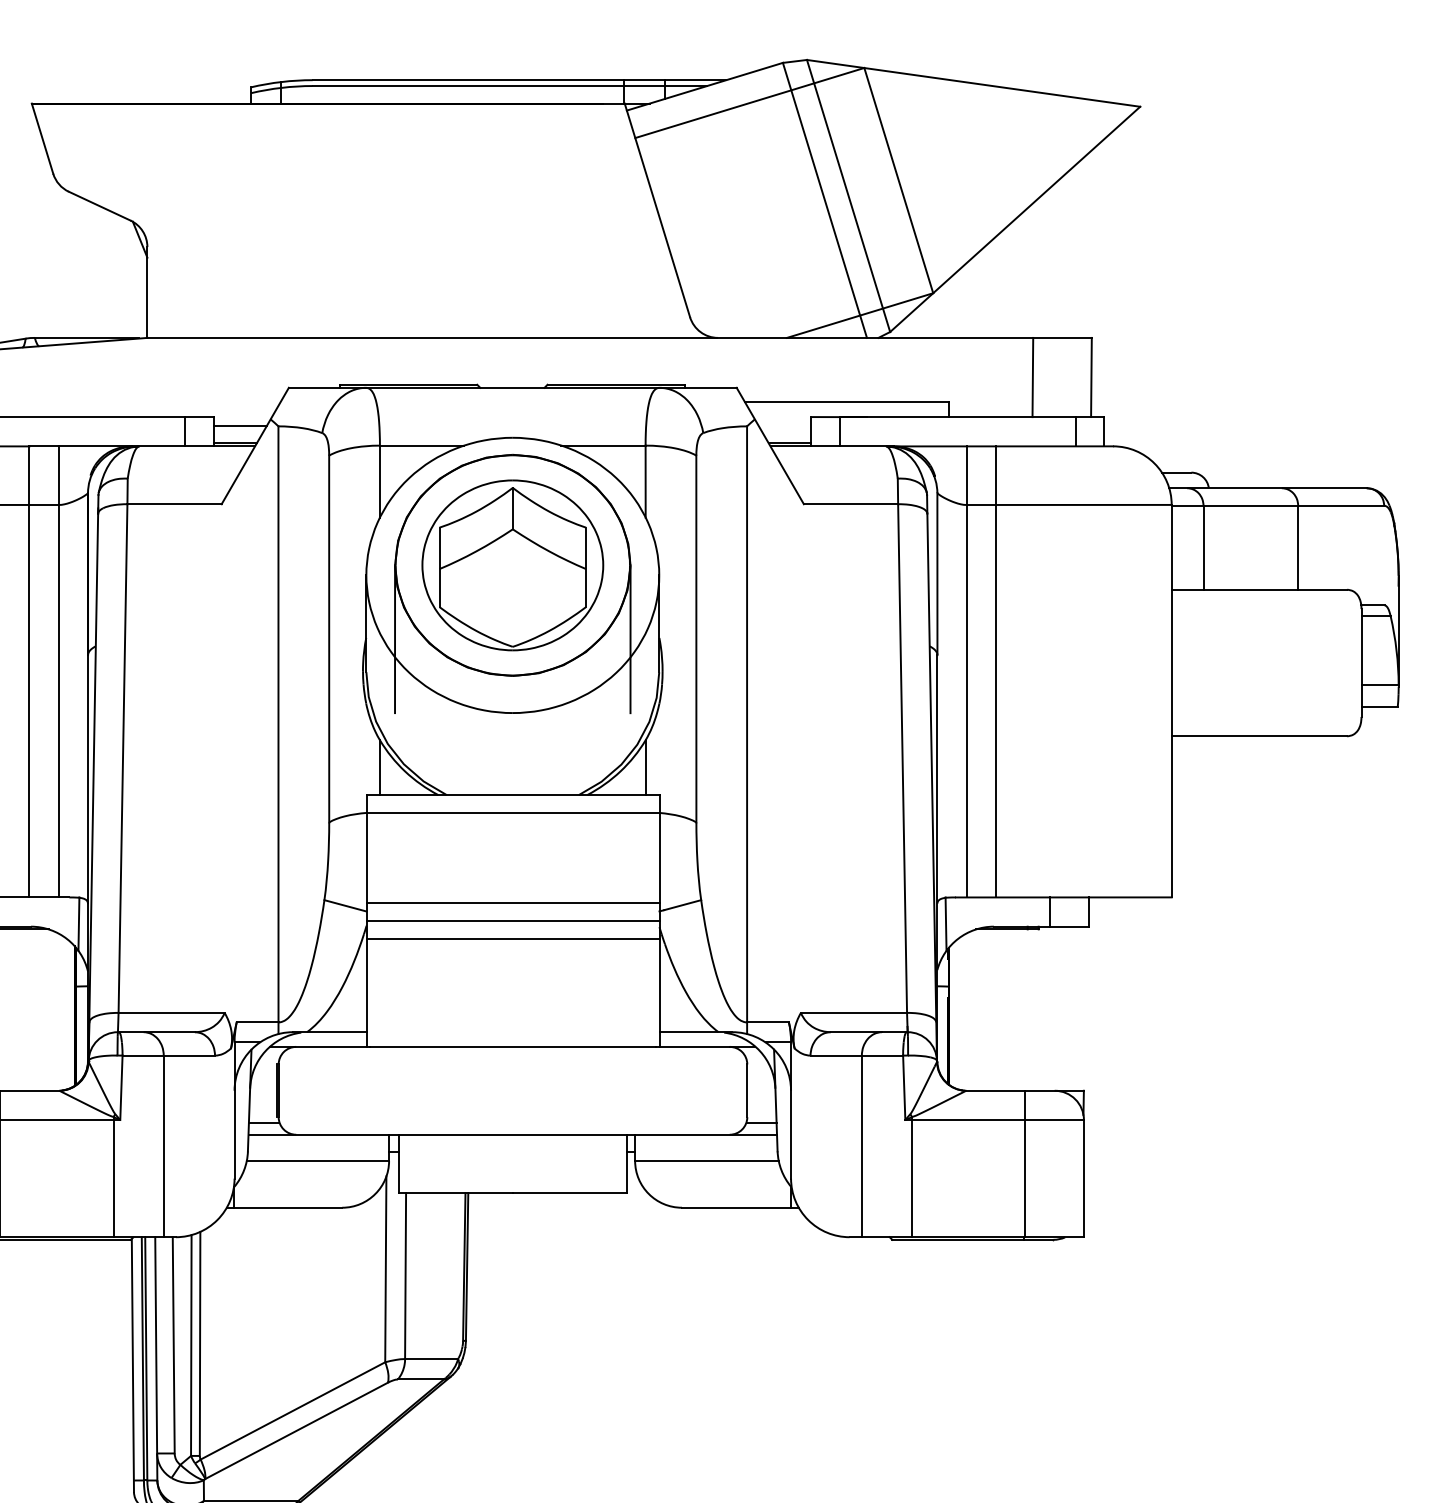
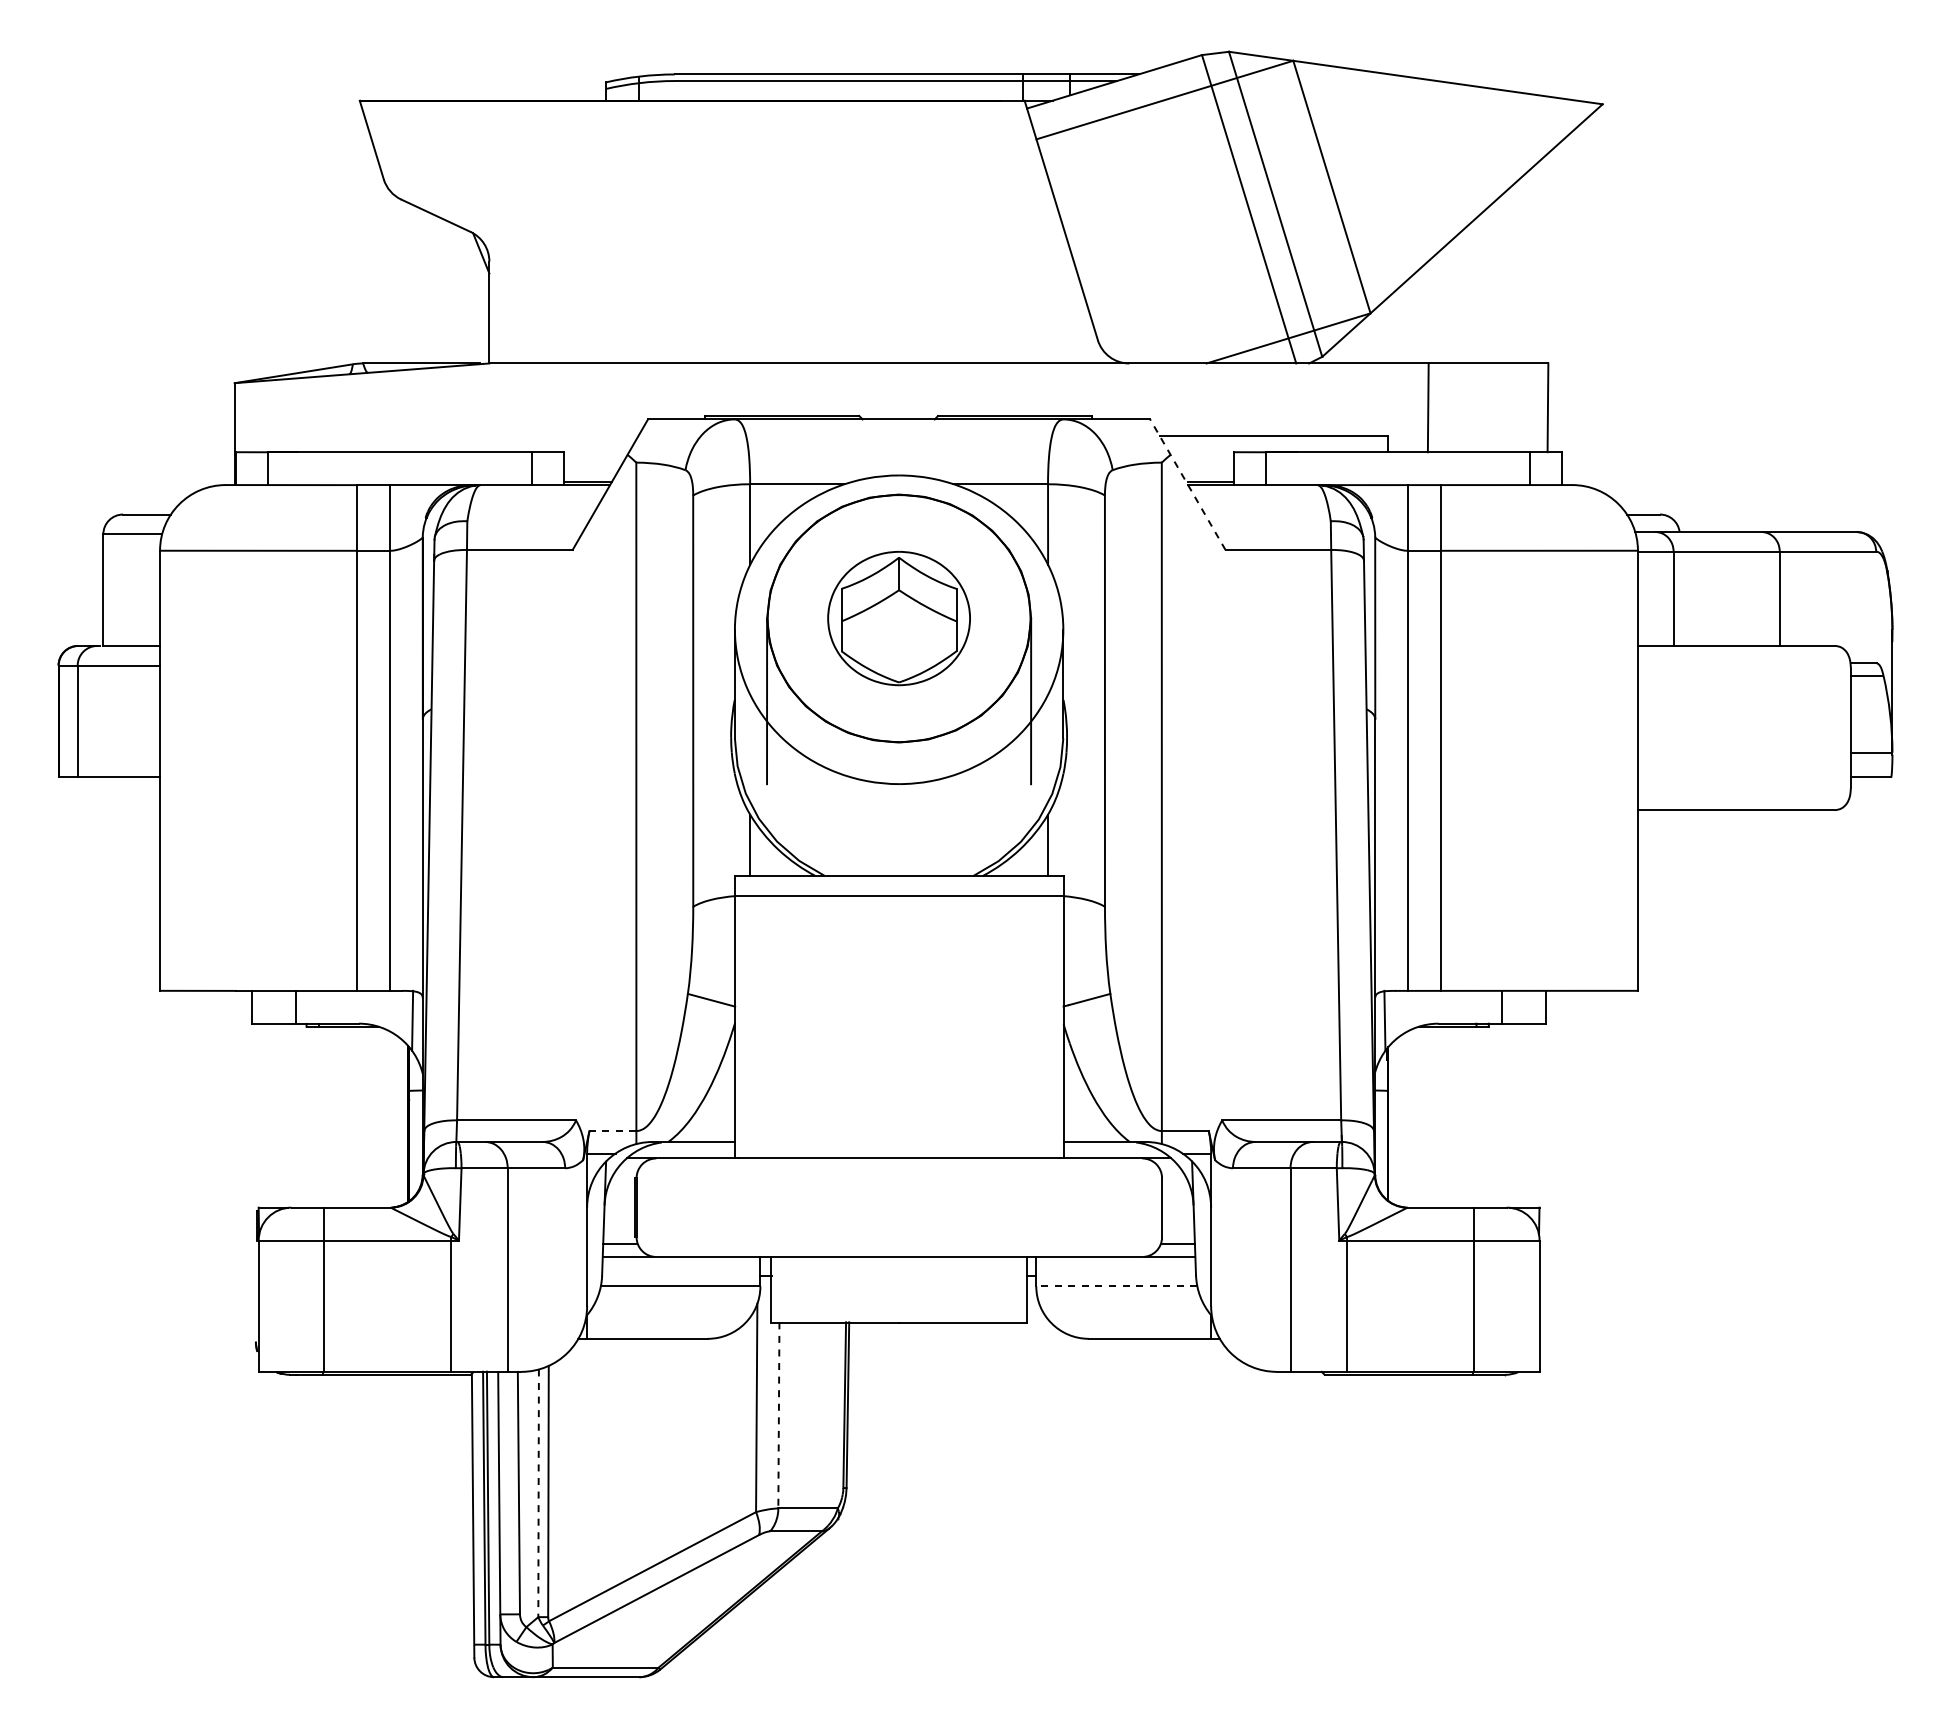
line: (1032, 377) -> (1427, 407), moved
line: (240, 426) -> (593, 462), removed
line: (769, 445) -> (1187, 484), solid -> dashed
part: (512, 565) -> (898, 618), size x0.7
line: (513, 903) -> (899, 997), removed
line: (513, 921) -> (899, 1017), removed
line: (513, 938) -> (899, 1036), removed
line: (257, 1022) -> (612, 1131), solid -> dashed
line: (706, 1161) -> (1116, 1286), solid -> dashed
line: (405, 1276) -> (778, 1415), solid -> dashed
line: (191, 1345) -> (538, 1493), solid -> dashed

